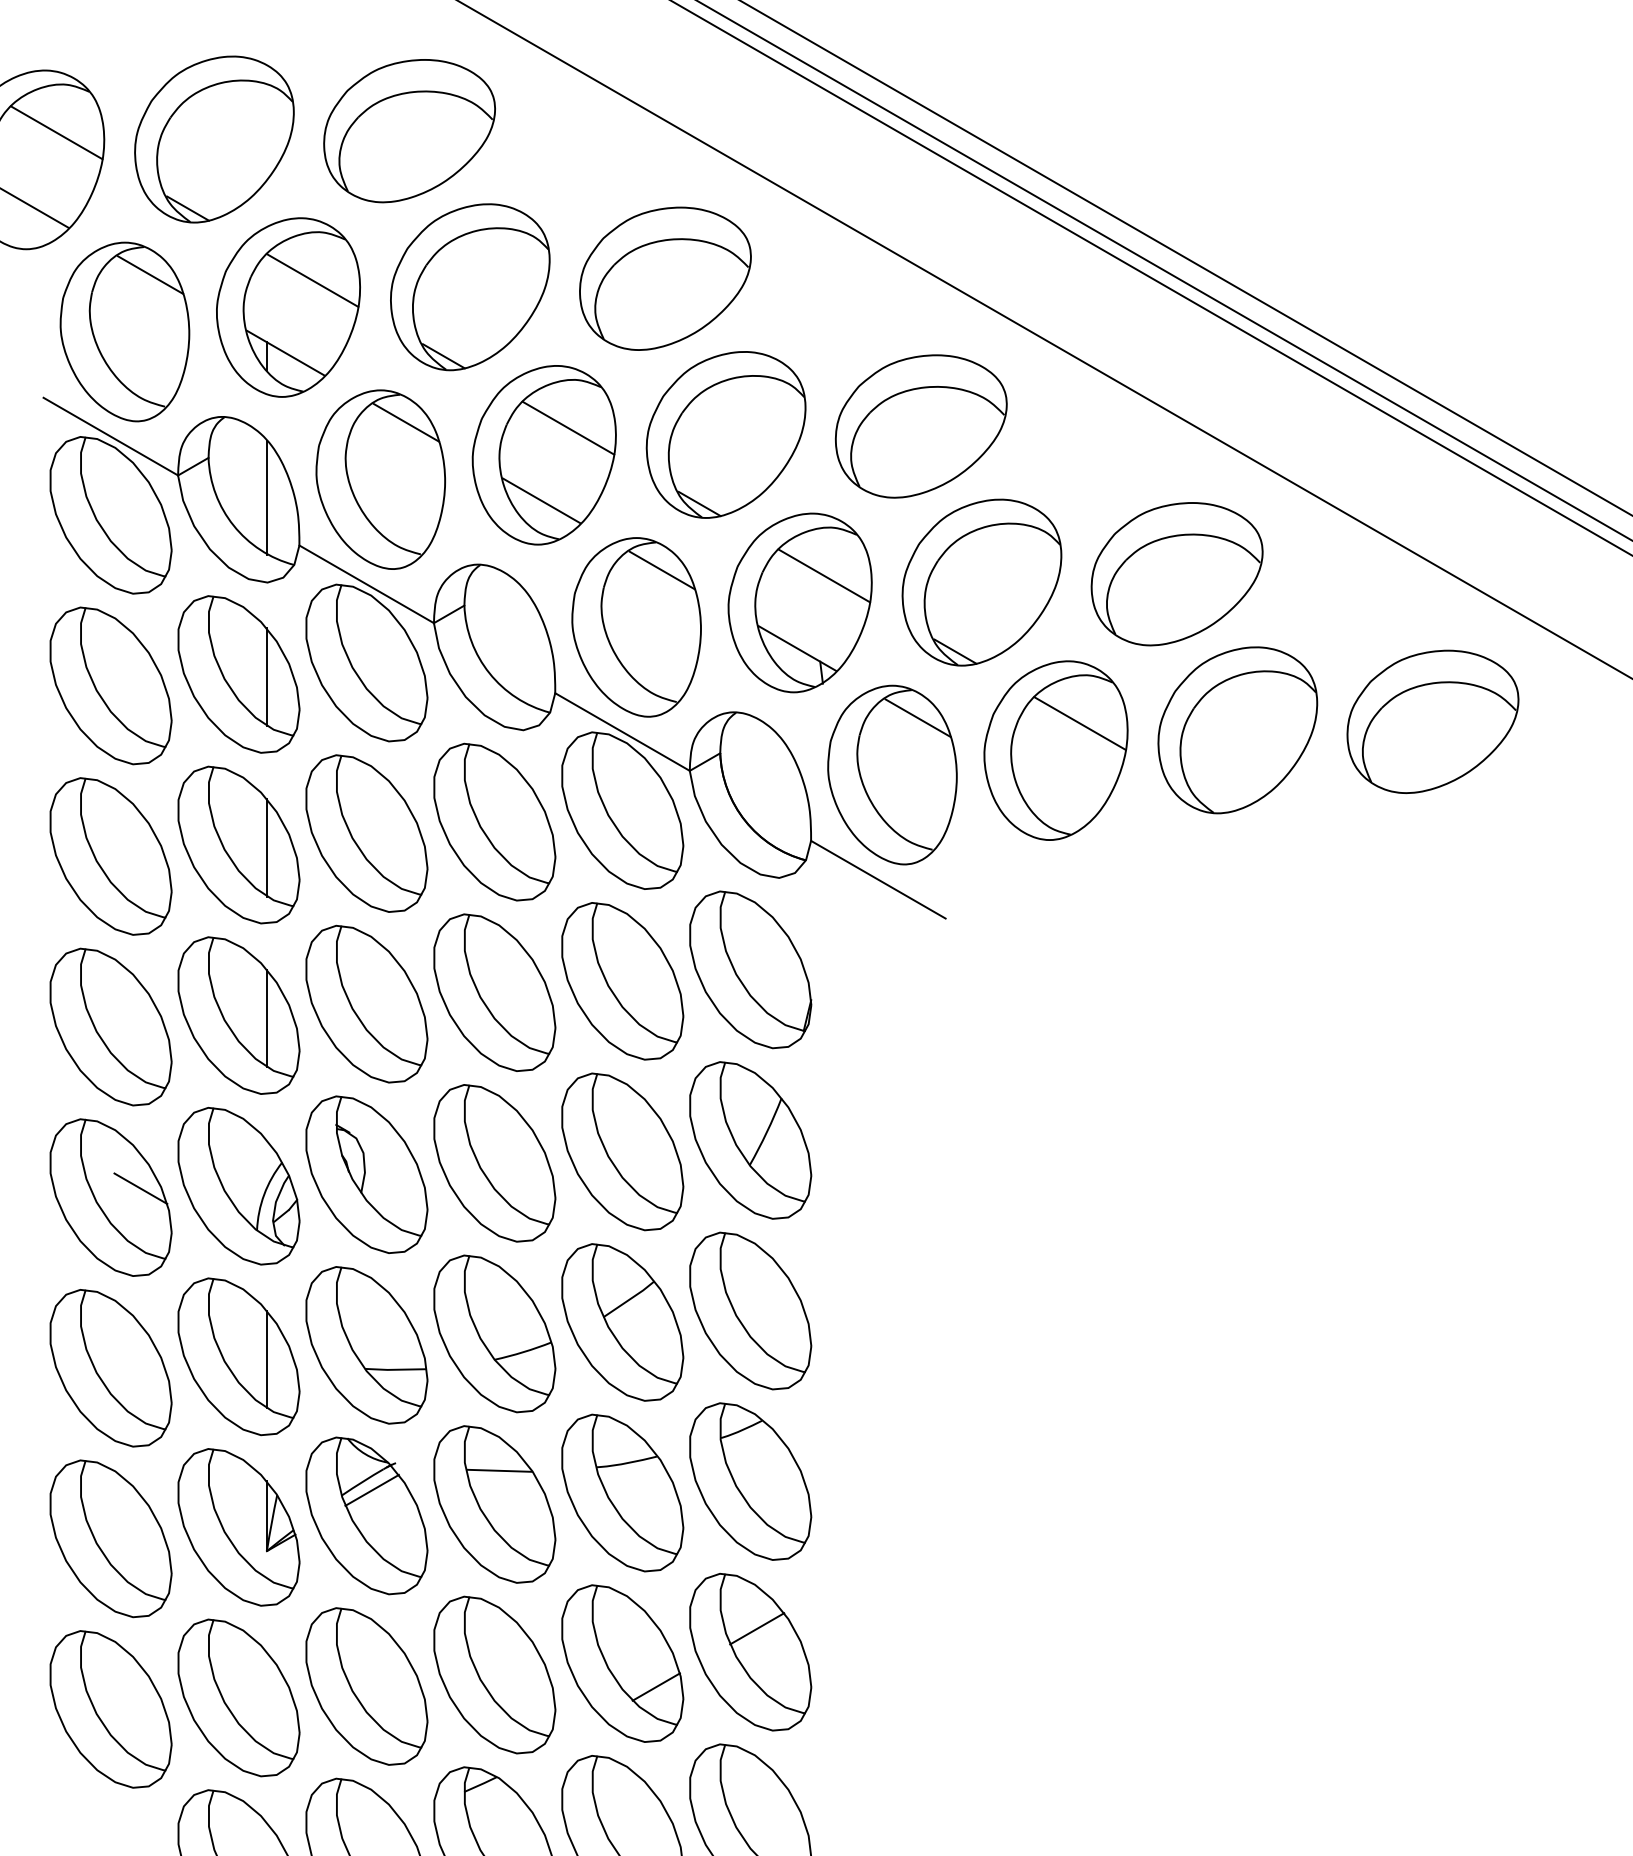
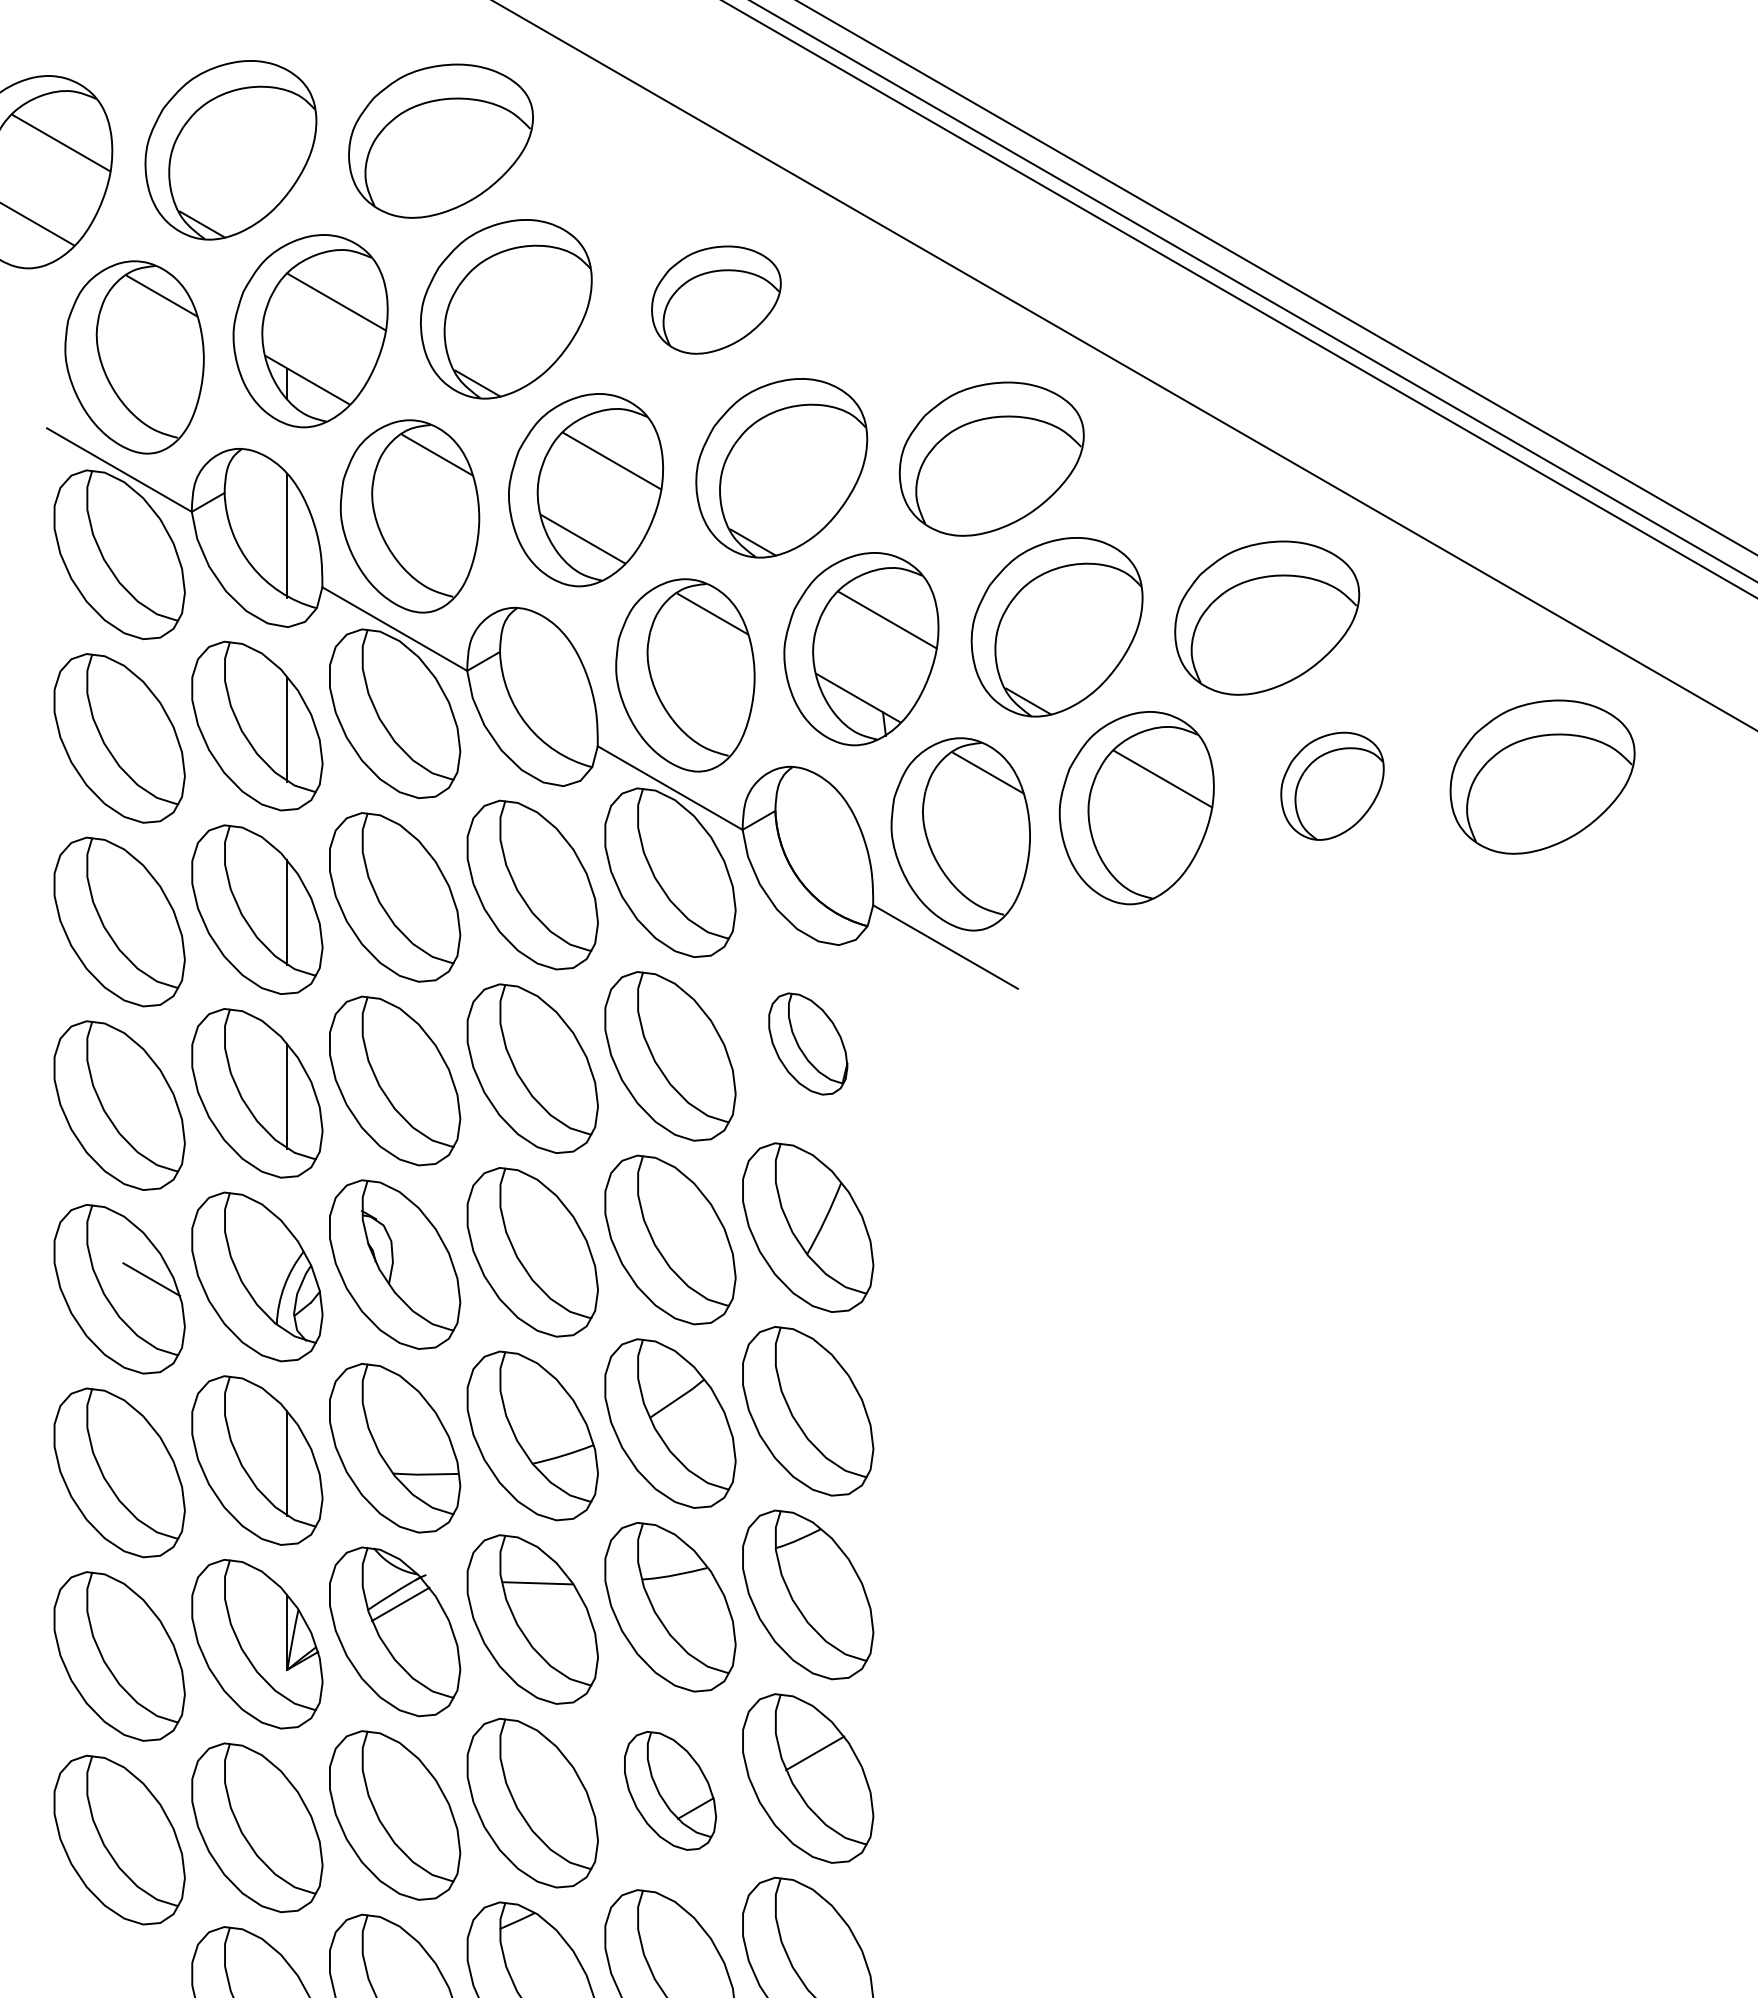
part: (665, 278) -> (716, 299), size x0.7
part: (1237, 730) -> (1332, 786), size x0.6
part: (751, 969) -> (808, 1043), size x0.6
part: (622, 1663) -> (670, 1790), size x0.7

